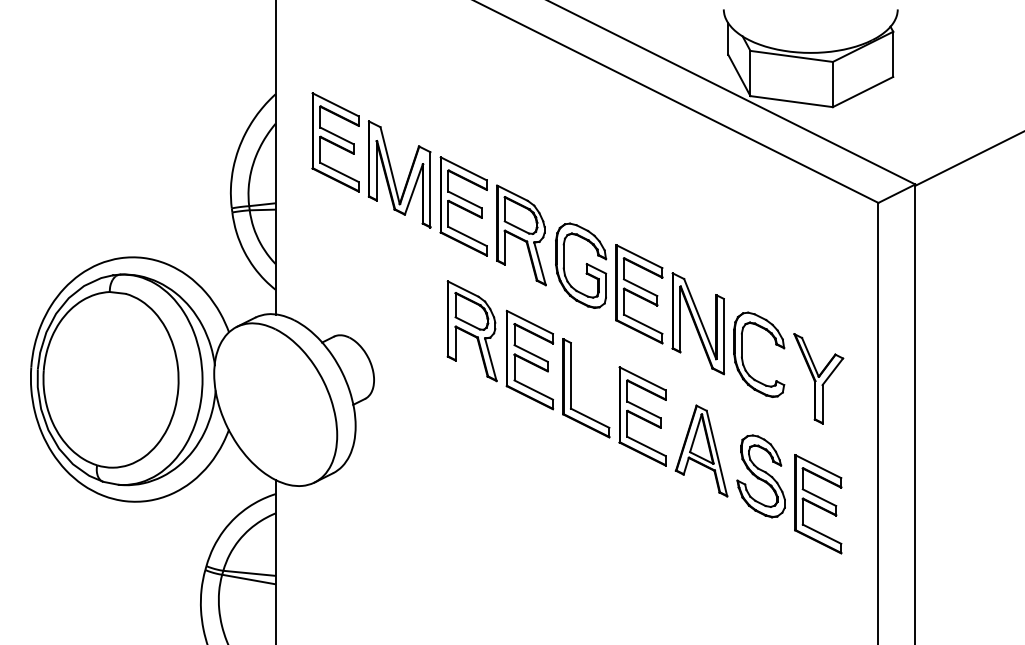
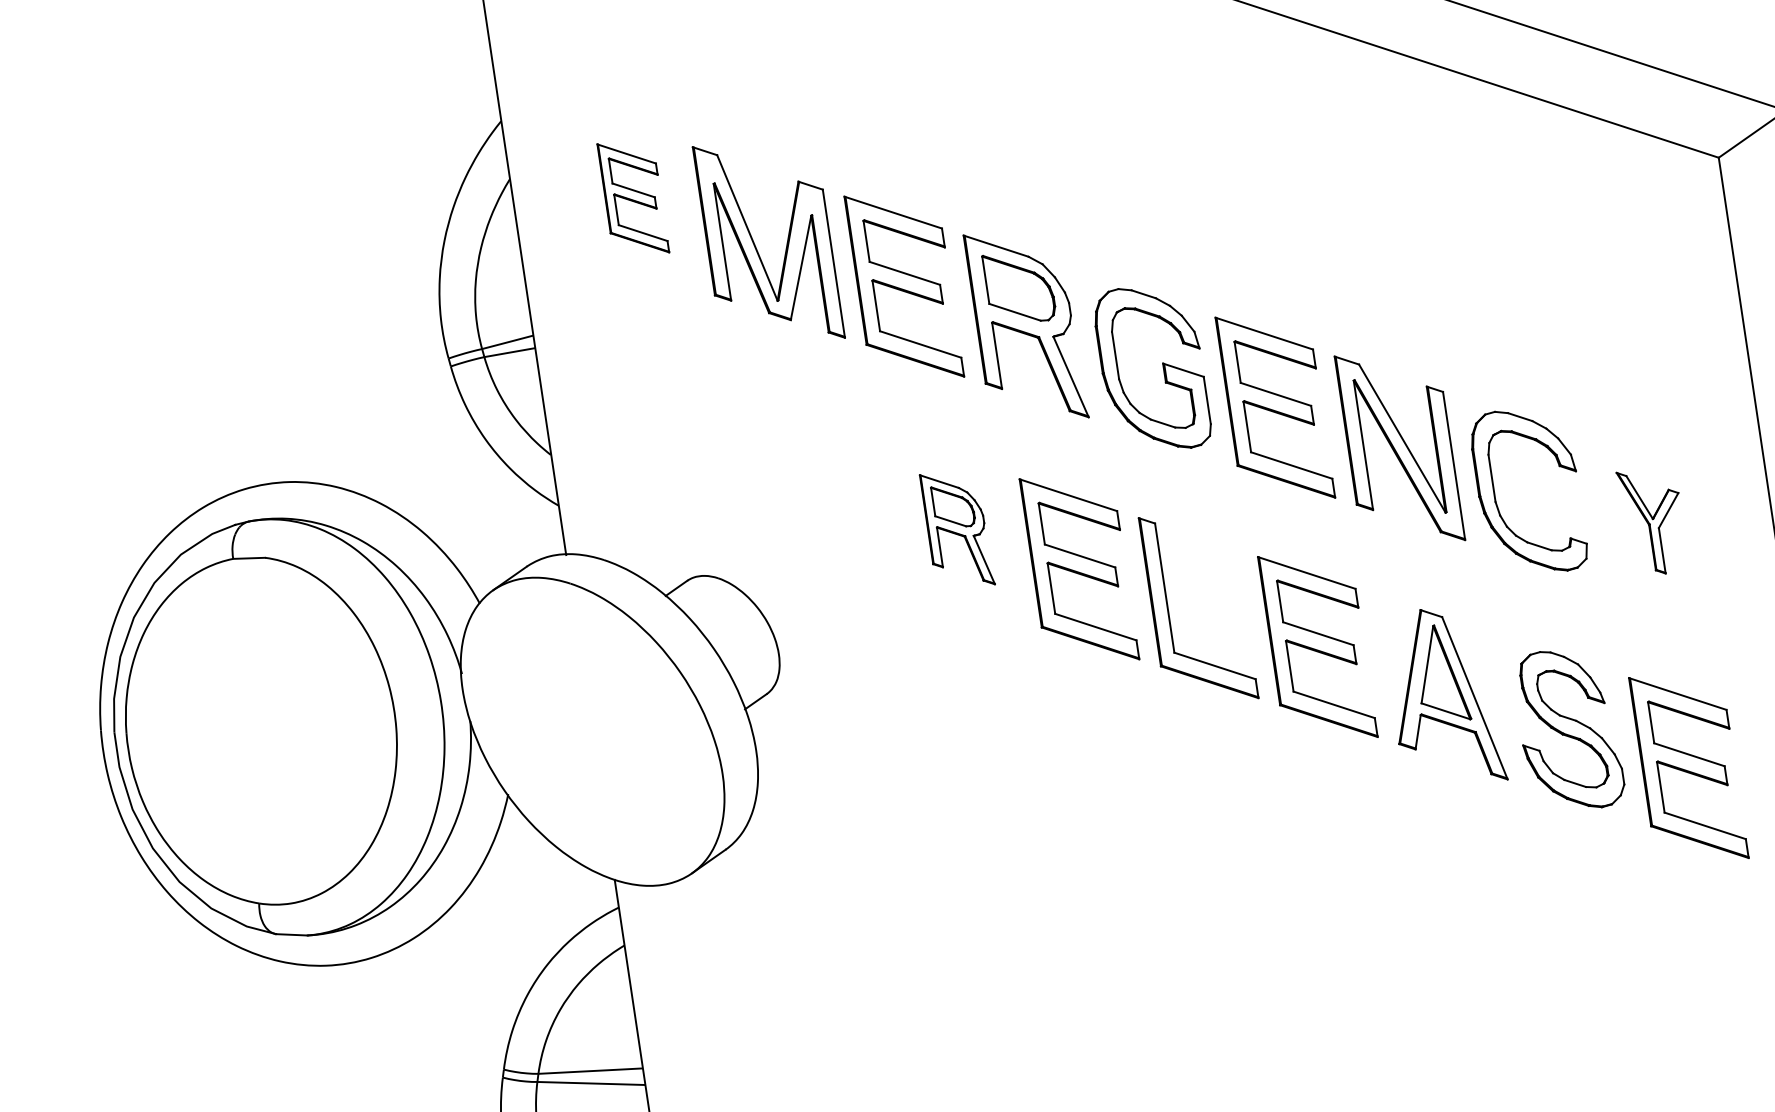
part: (335, 142) -> (633, 198), size x0.6
part: (471, 331) -> (956, 530), size x0.6
part: (818, 378) -> (1652, 520), size x0.6

